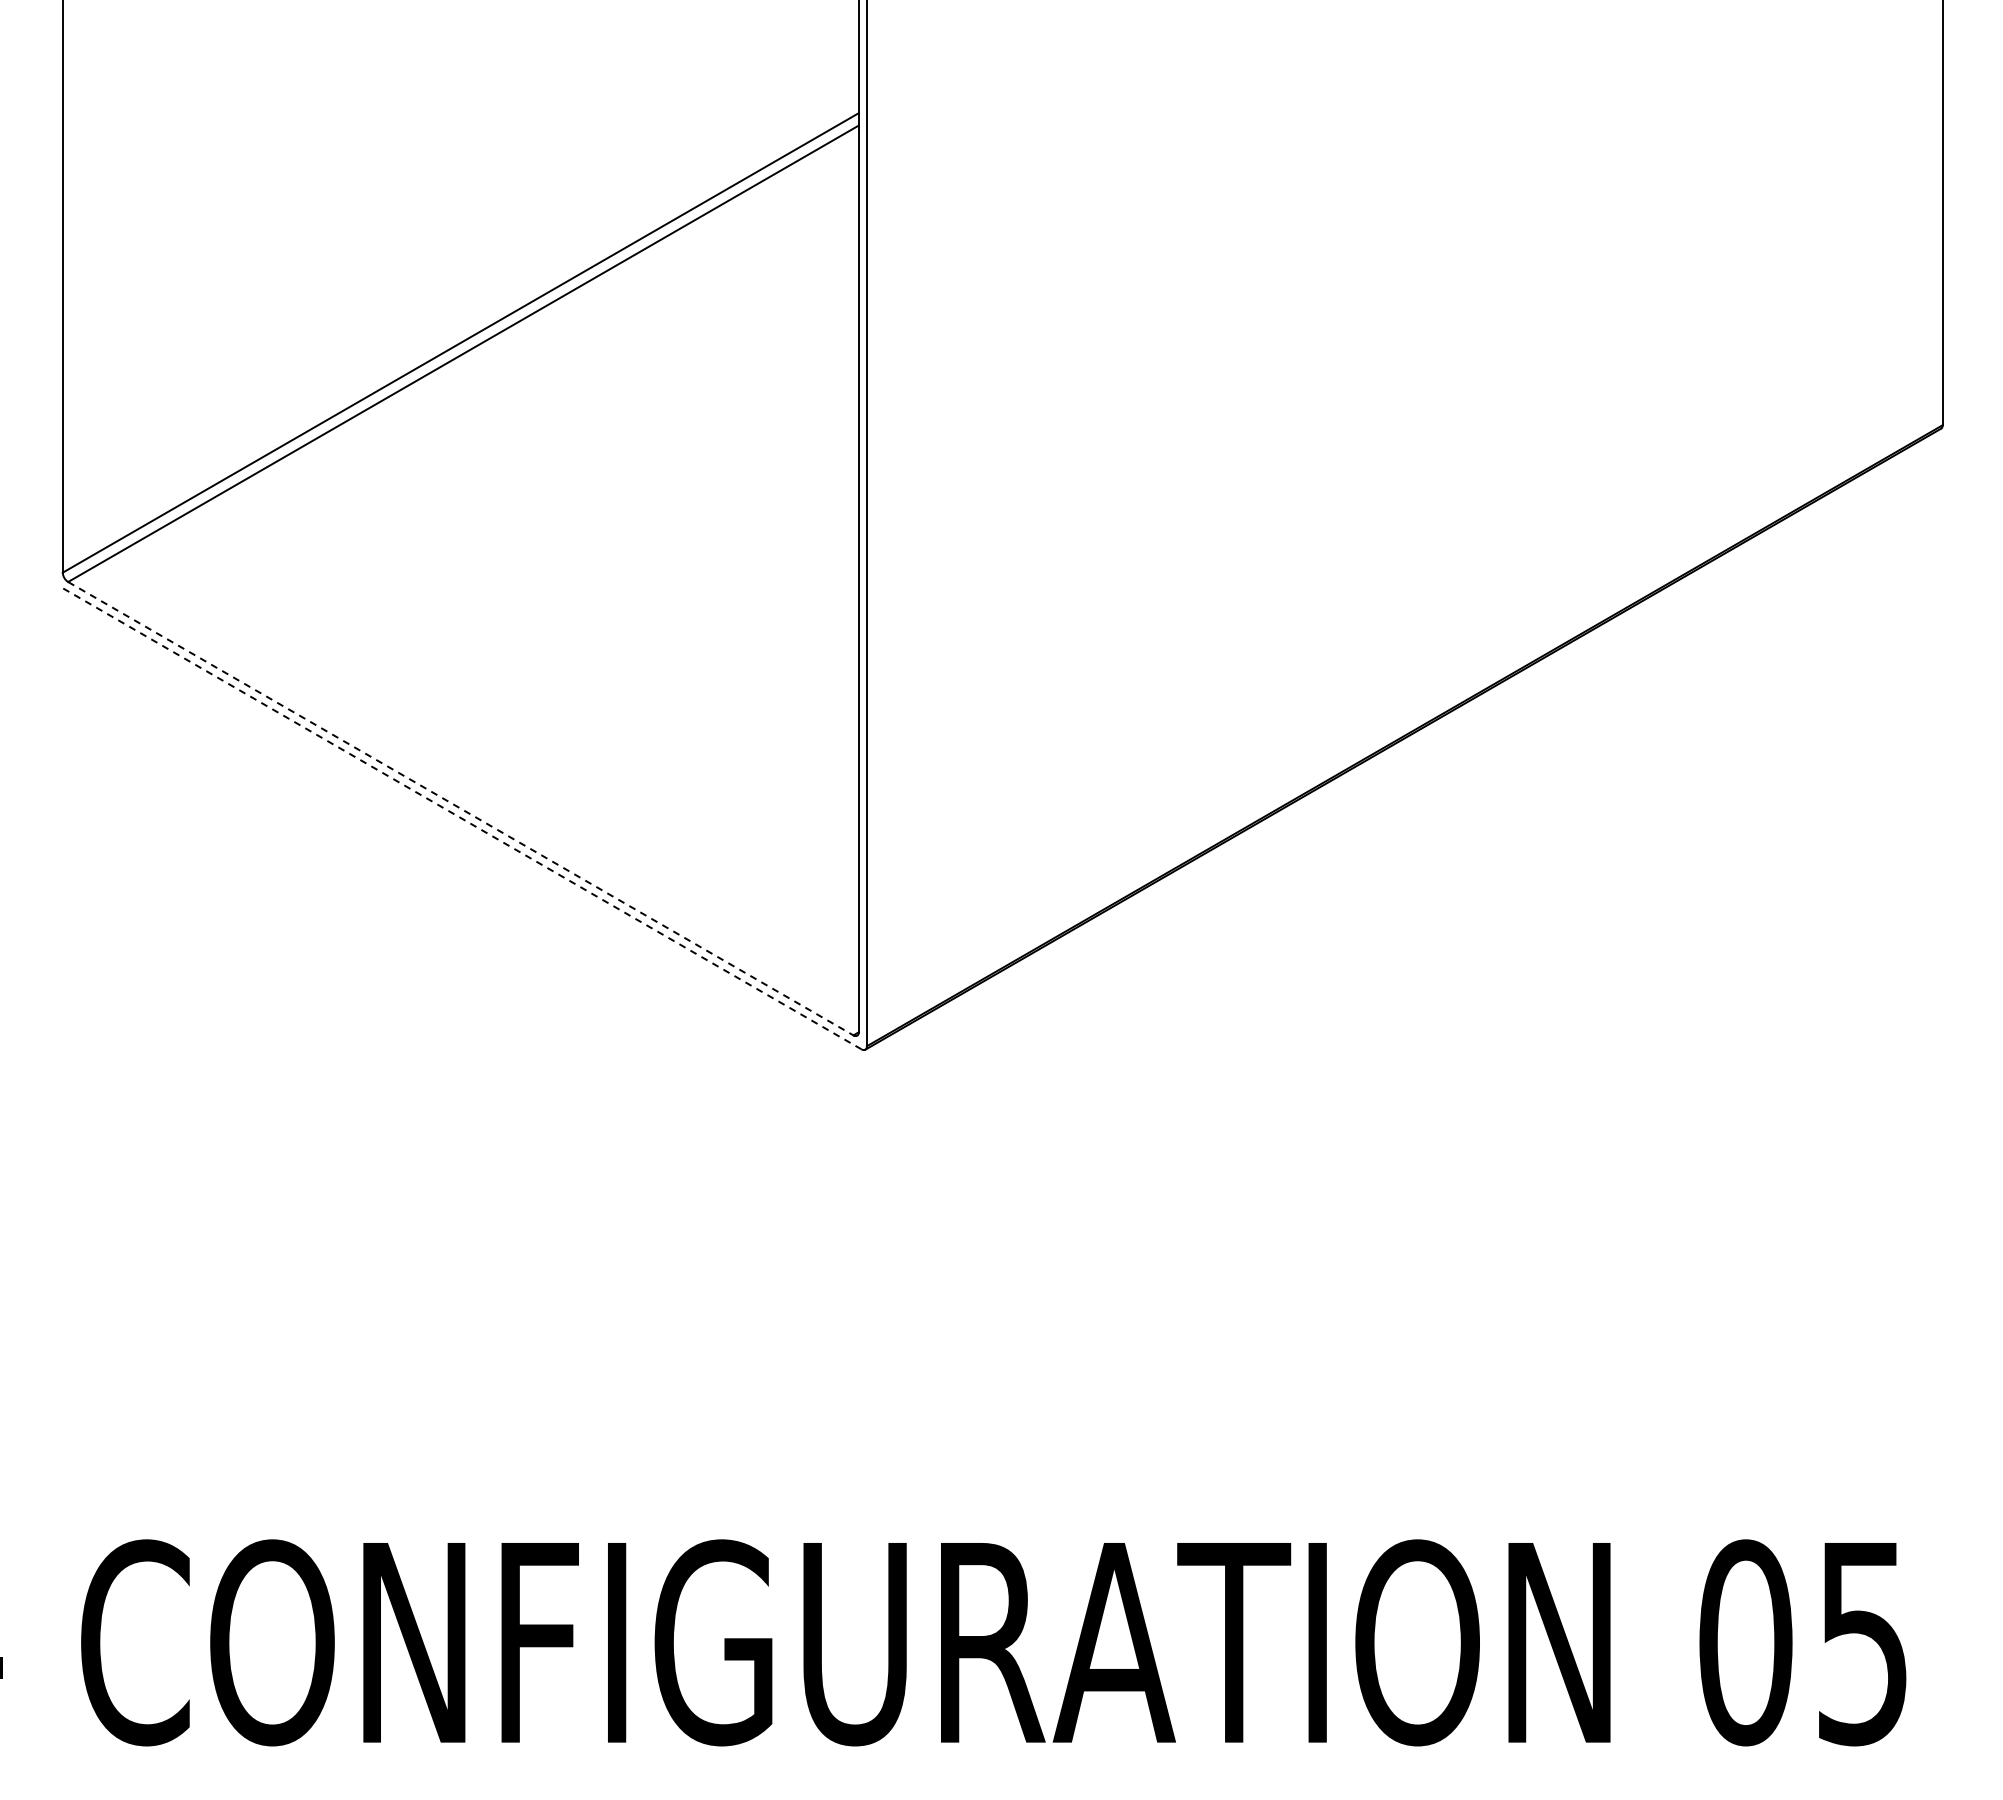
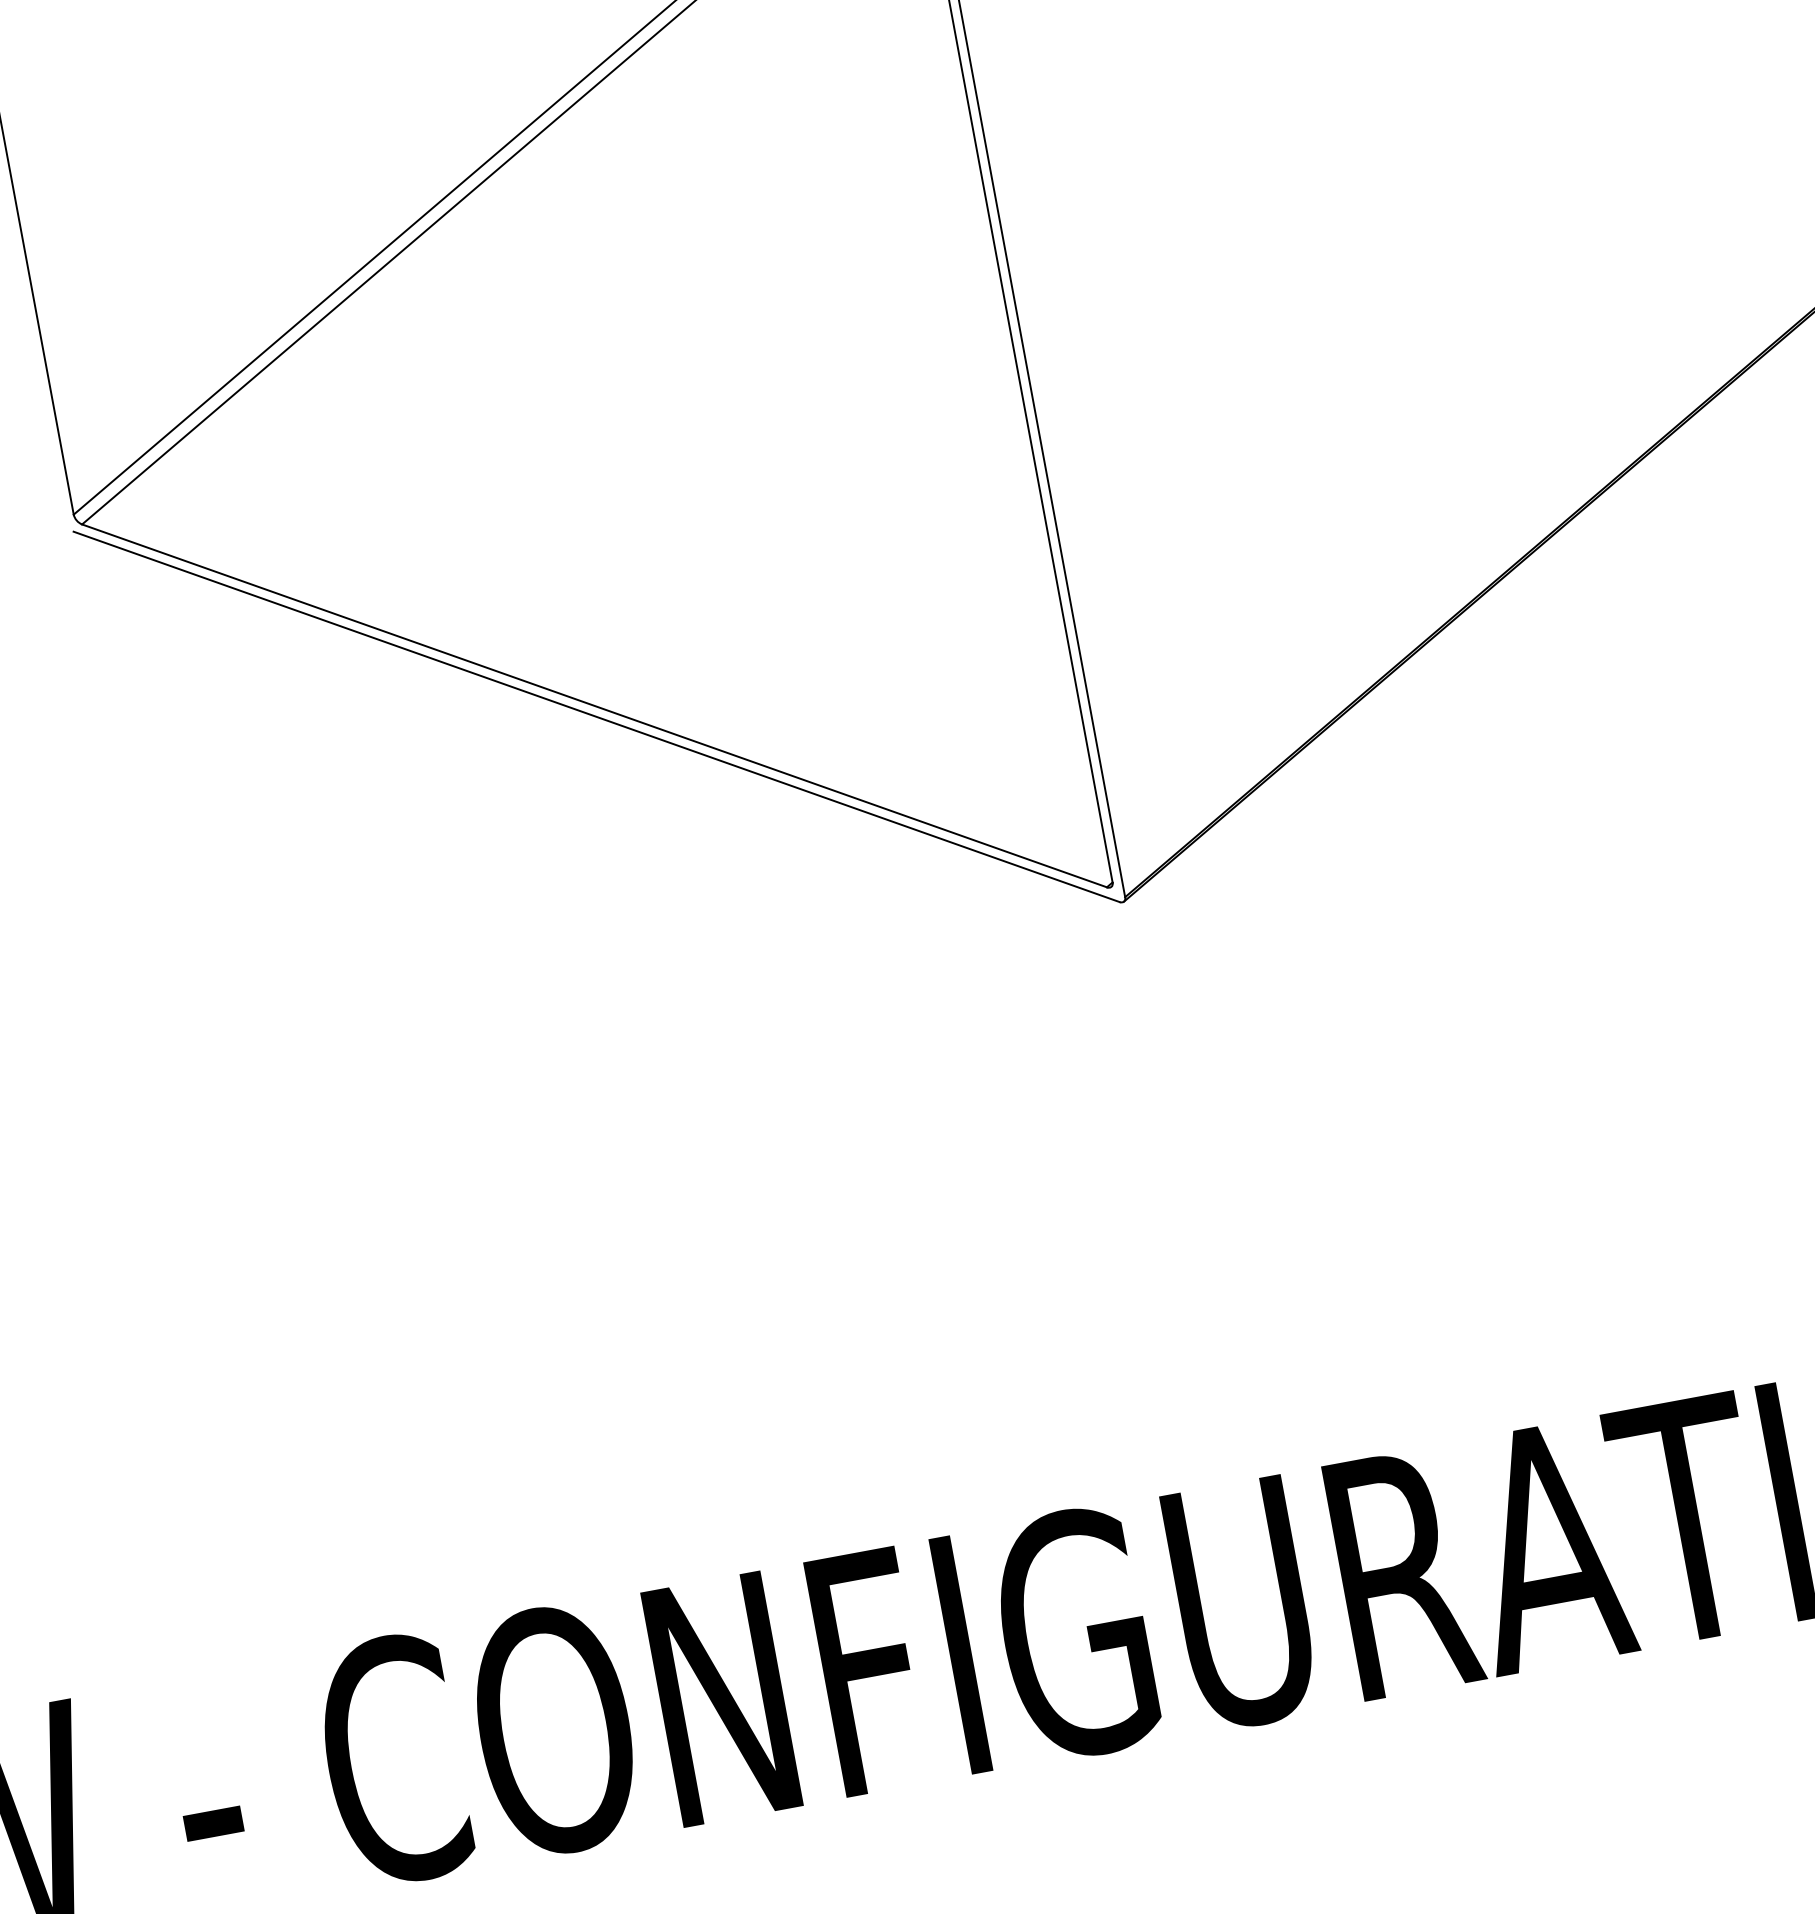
line: (461, 808) -> (595, 705), dashed -> solid
line: (460, 818) -> (596, 717), dashed -> solid

